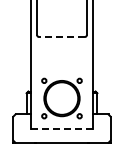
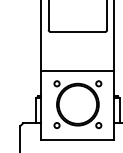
line: (62, 37) -> (78, 32), dashed -> solid
line: (61, 70) -> (77, 71), added
line: (62, 128) -> (78, 140), dashed -> solid

